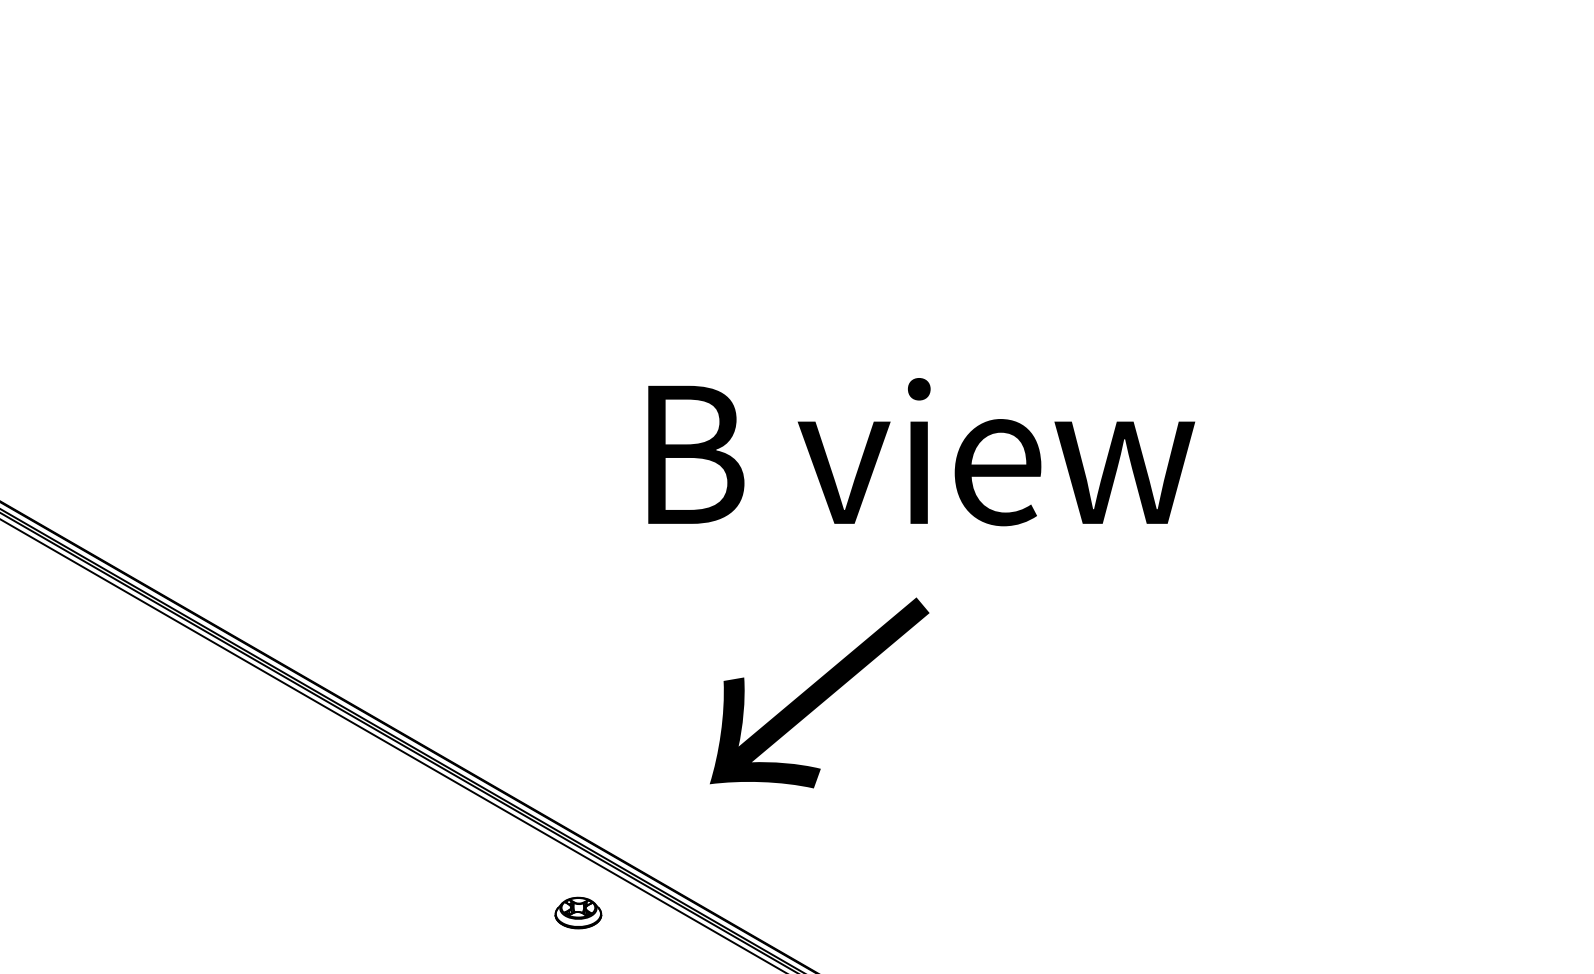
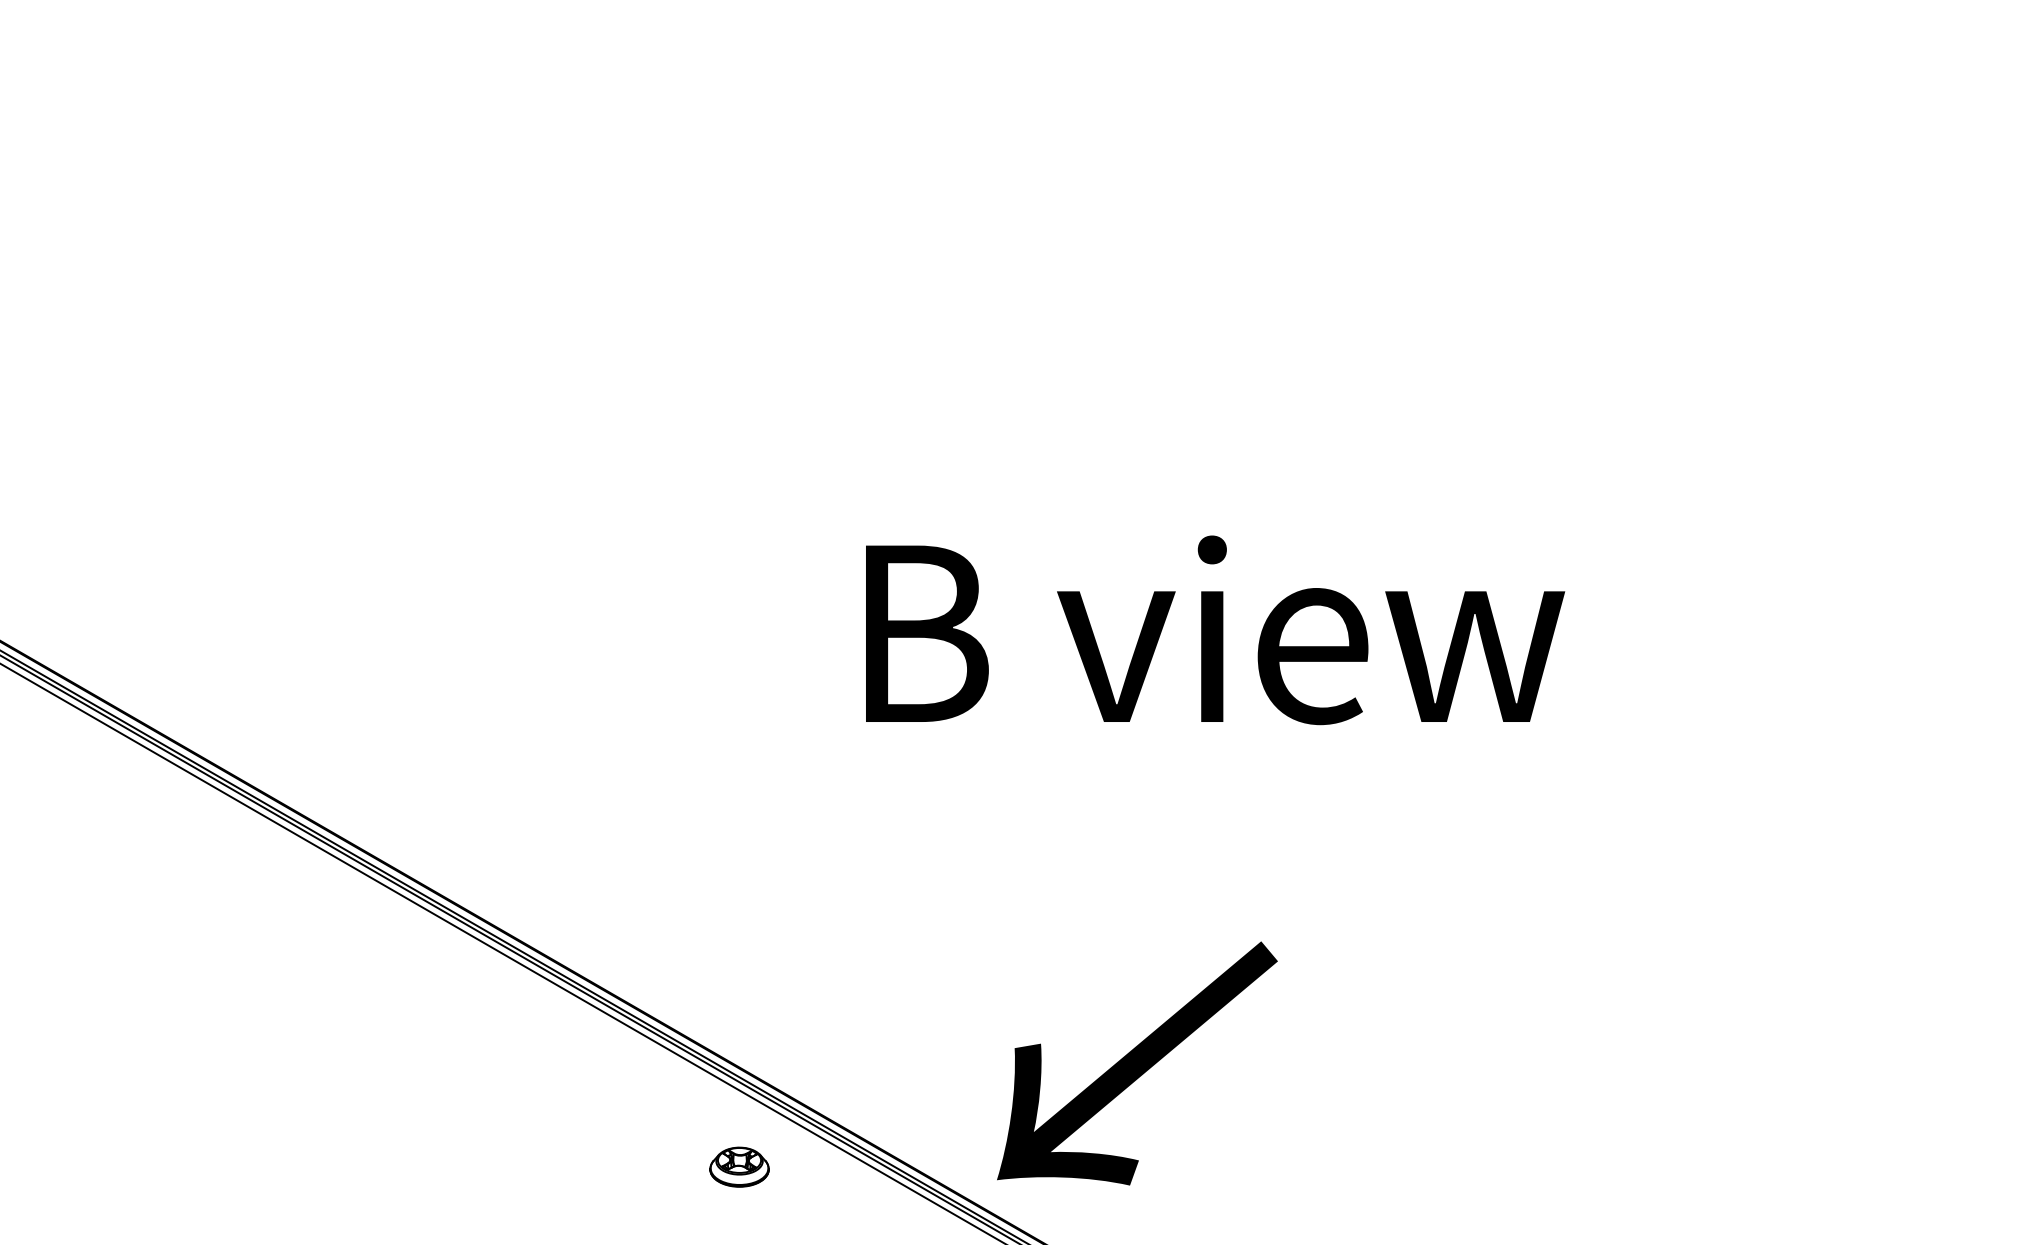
text: (921, 452) -> (1215, 630), moved
text: (819, 692) -> (1137, 1062), moved

